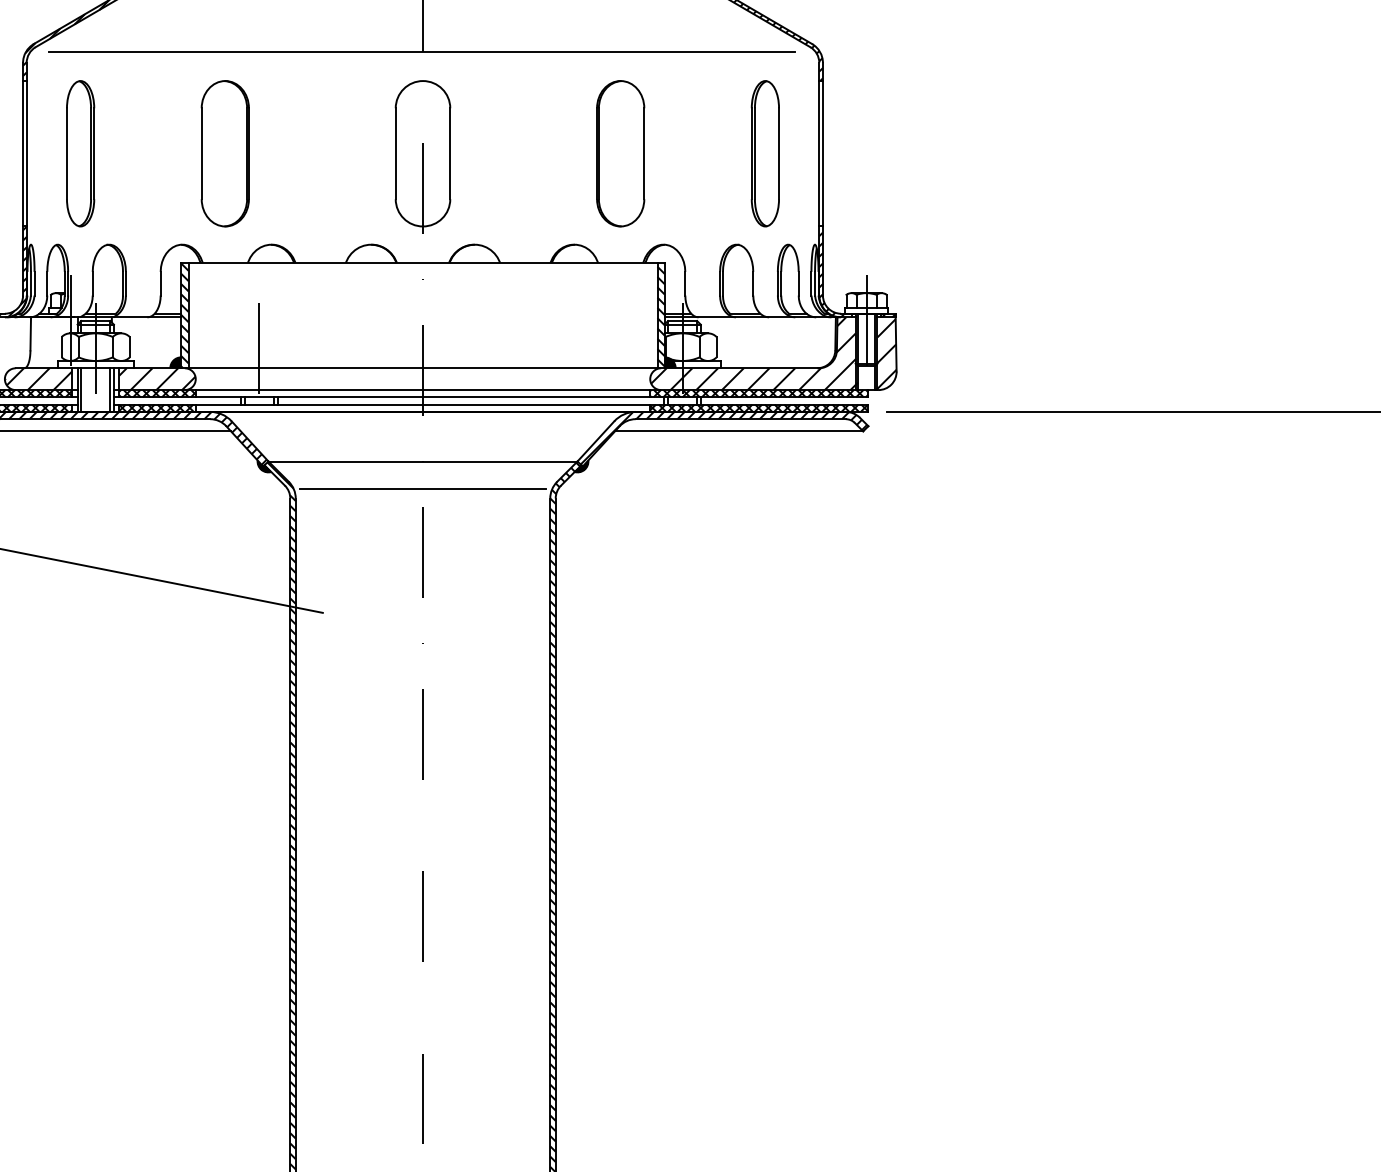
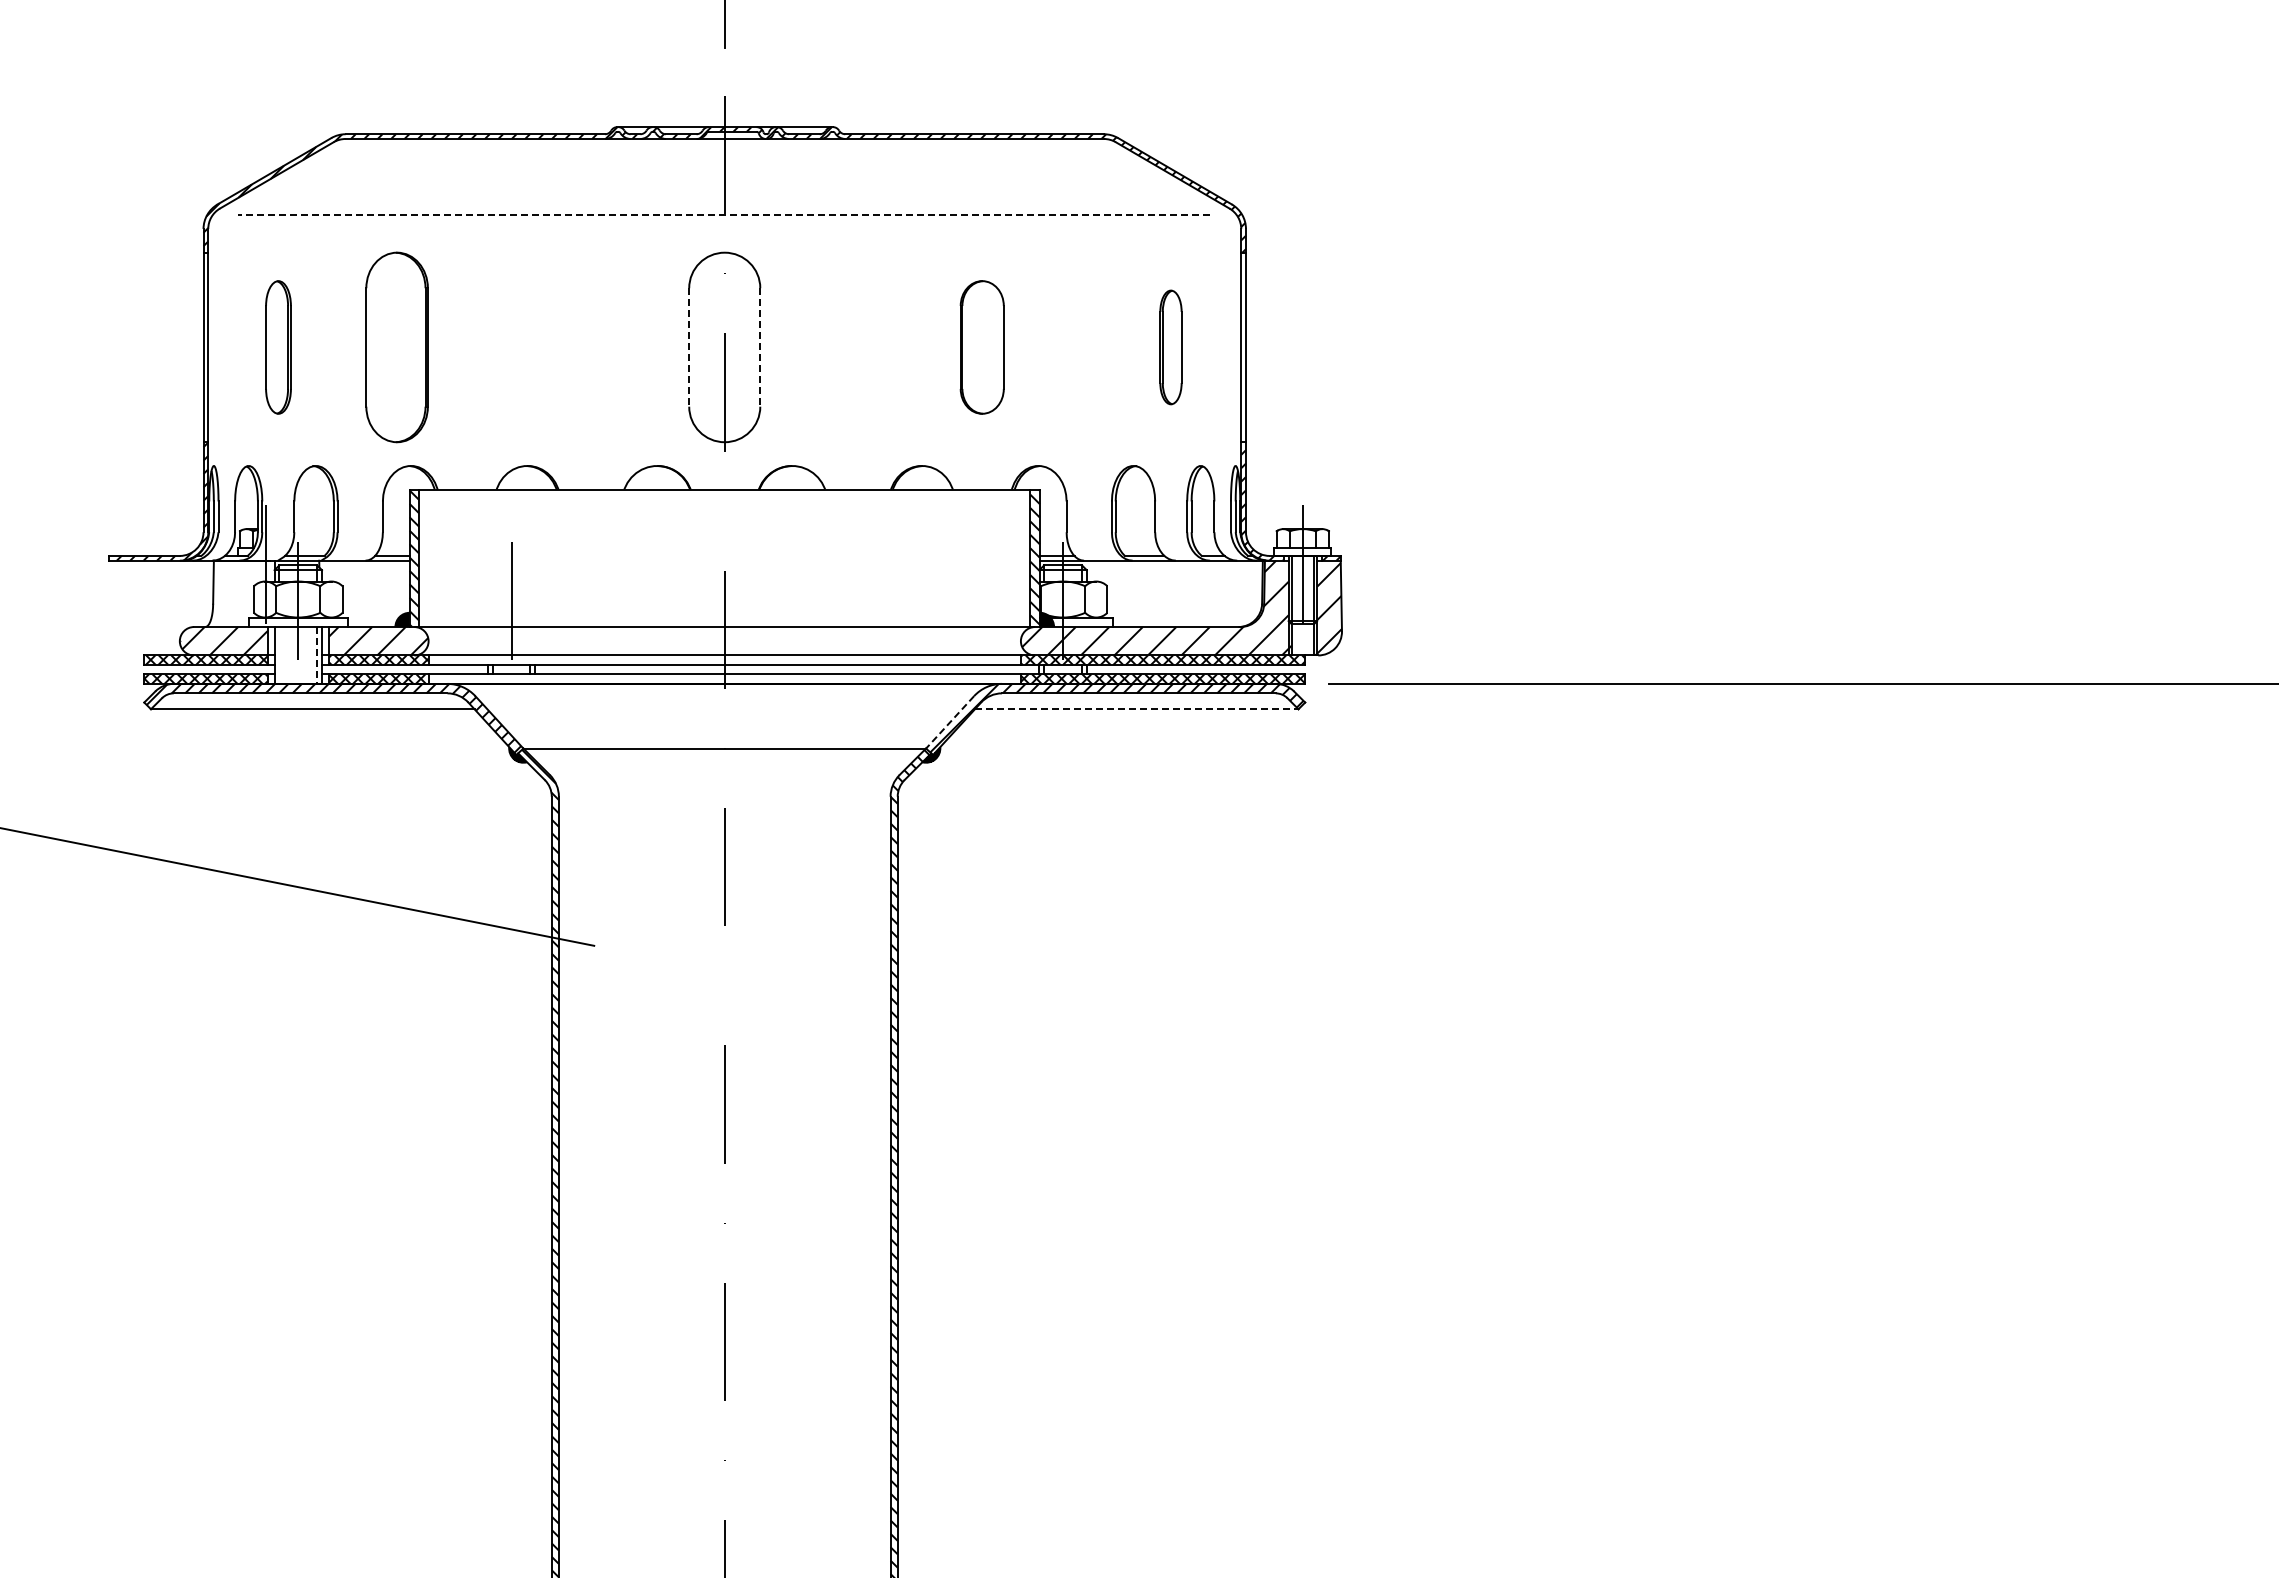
line: (422, 51) -> (723, 214), solid -> dashed
part: (80, 153) -> (278, 347), size x0.7
part: (224, 153) -> (396, 347), moved
line: (395, 153) -> (689, 347), solid -> dashed
line: (450, 153) -> (760, 347), solid -> dashed
part: (620, 153) -> (981, 347), size x0.7
part: (765, 153) -> (1170, 347), size x0.6
line: (81, 390) -> (279, 655), removed
line: (110, 390) -> (317, 655), solid -> dashed
line: (738, 431) -> (1136, 709), solid -> dashed
line: (596, 441) -> (950, 722), solid -> dashed
line: (422, 489) -> (724, 784), removed

